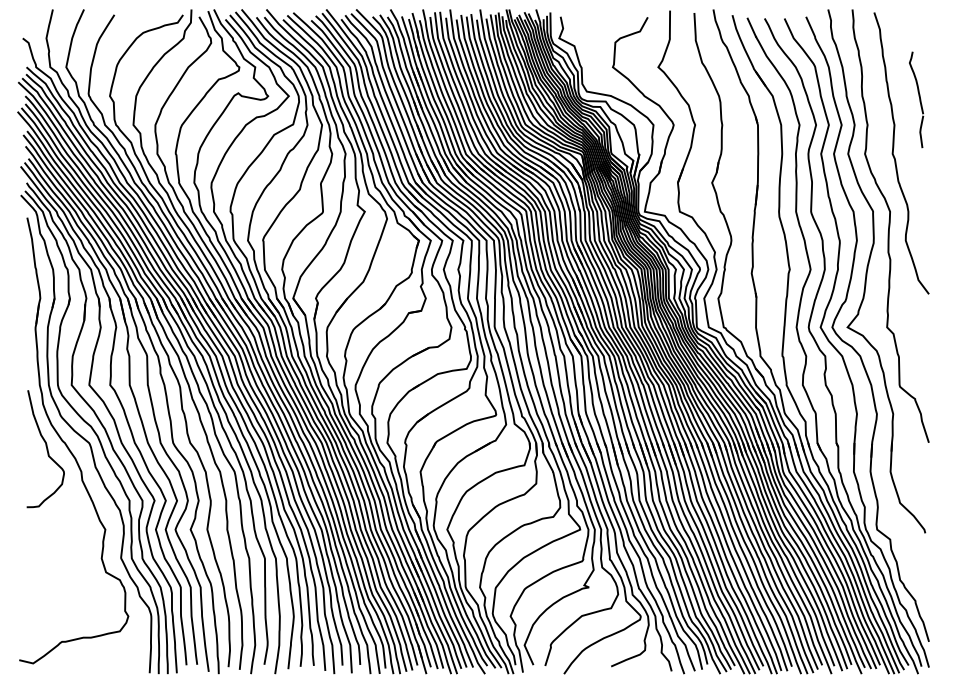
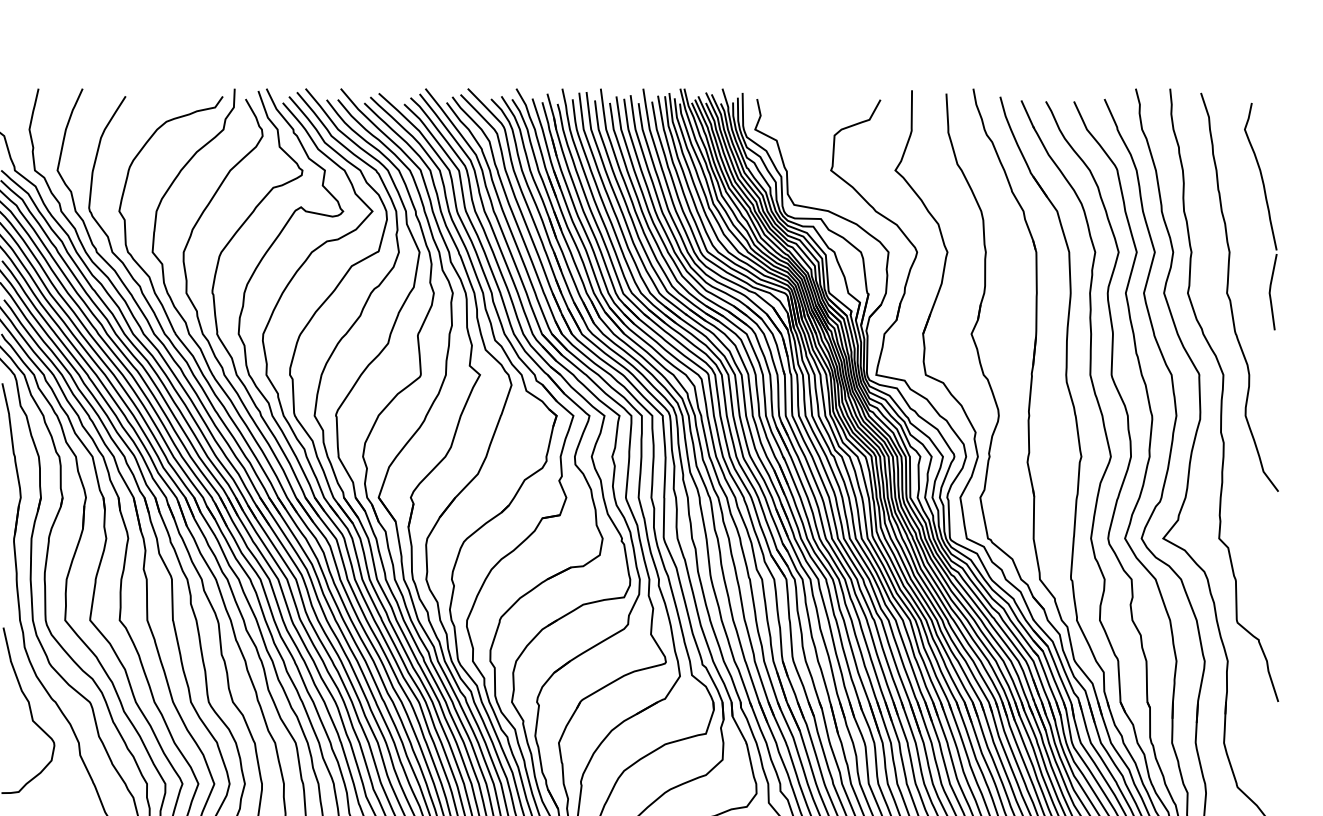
part: (916, 99) -> (1260, 216), size x1.67

